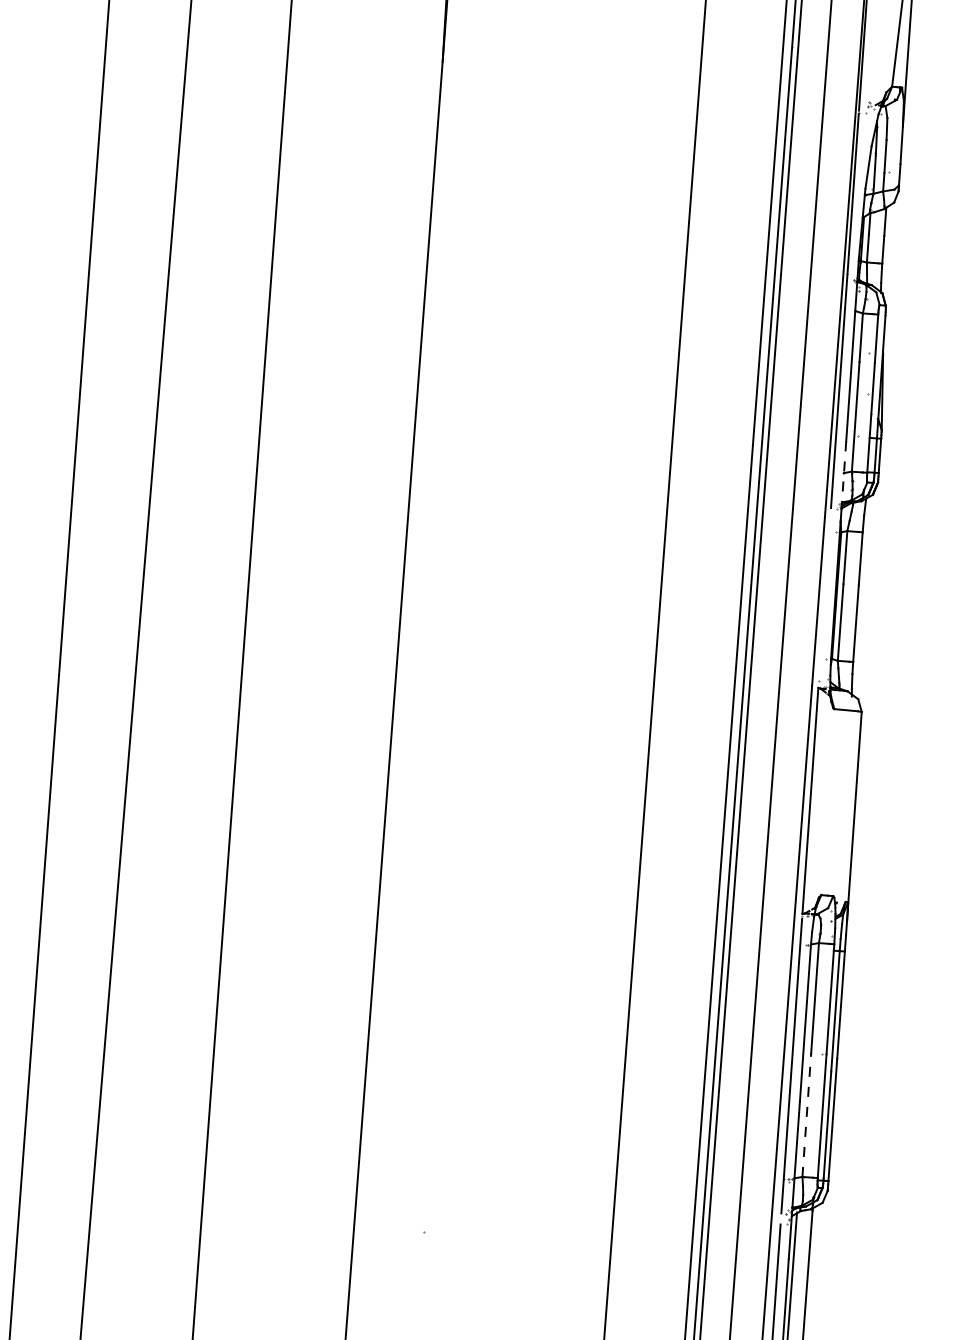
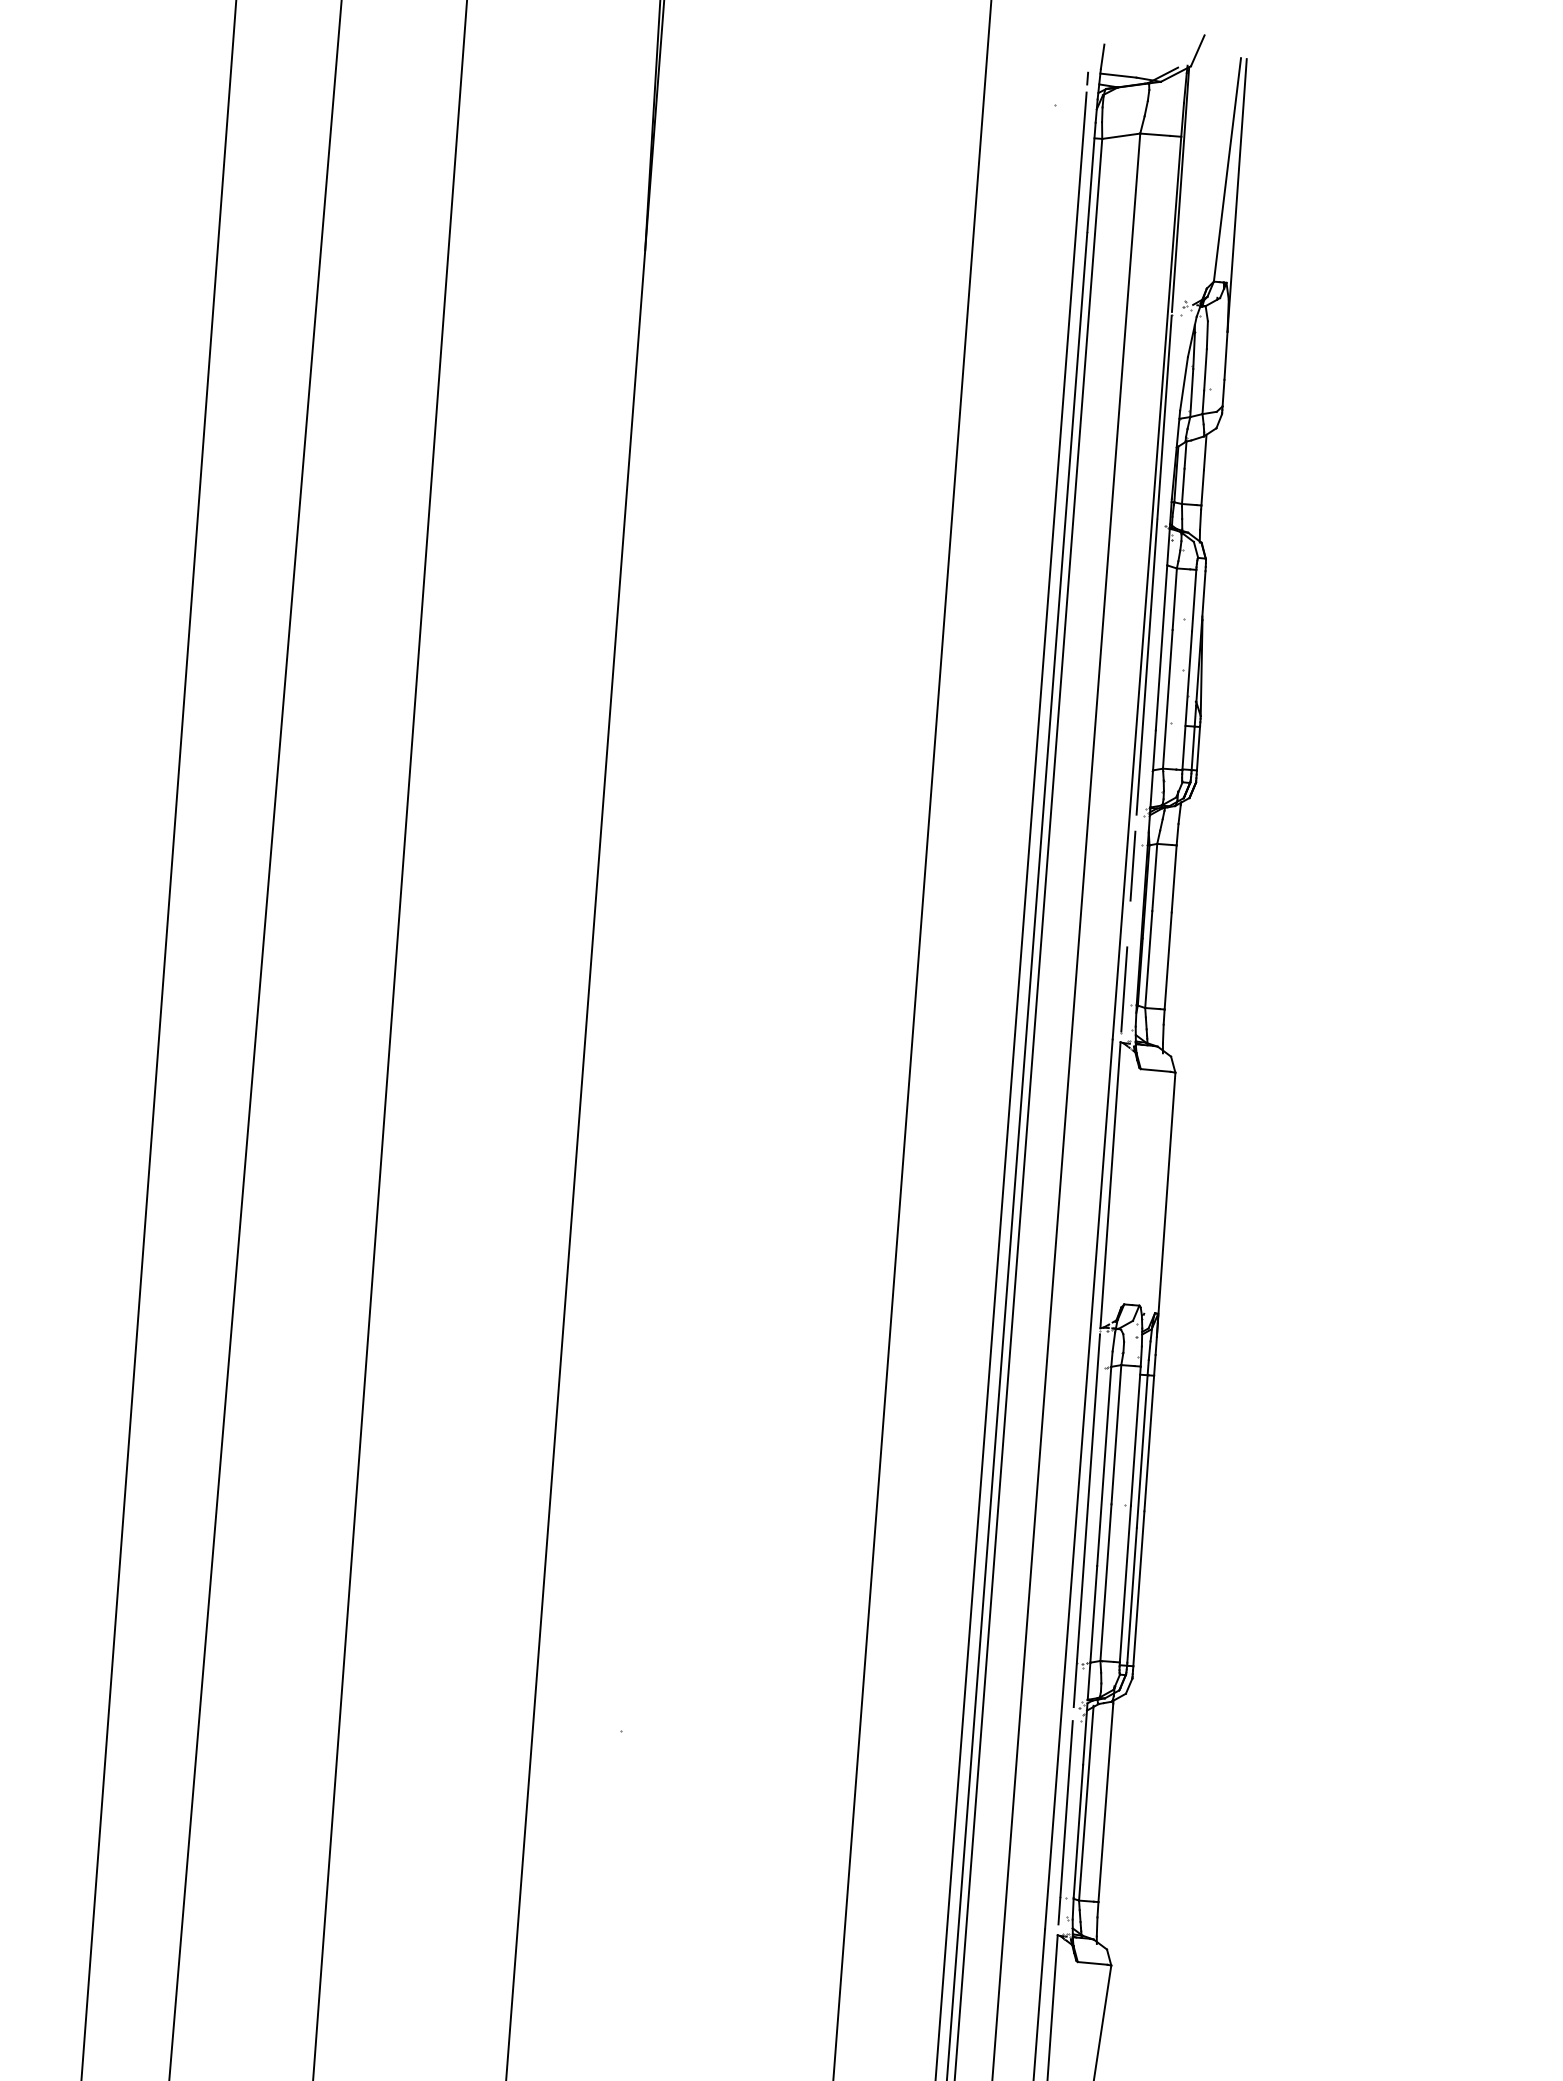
line: (844, 471) -> (1153, 768), dashed -> solid
line: (827, 548) -> (1132, 865), added
line: (821, 646) -> (1124, 989), added
line: (806, 1114) -> (1105, 1582), dashed -> solid

